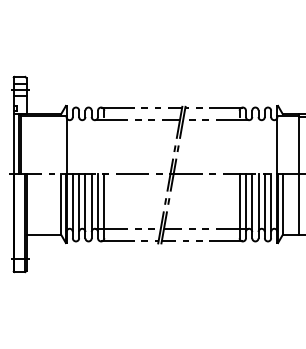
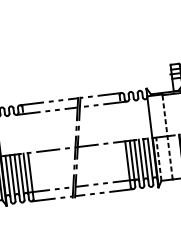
line: (298, 174) -> (167, 136), solid -> dashed
line: (282, 204) -> (158, 159), solid -> dashed

